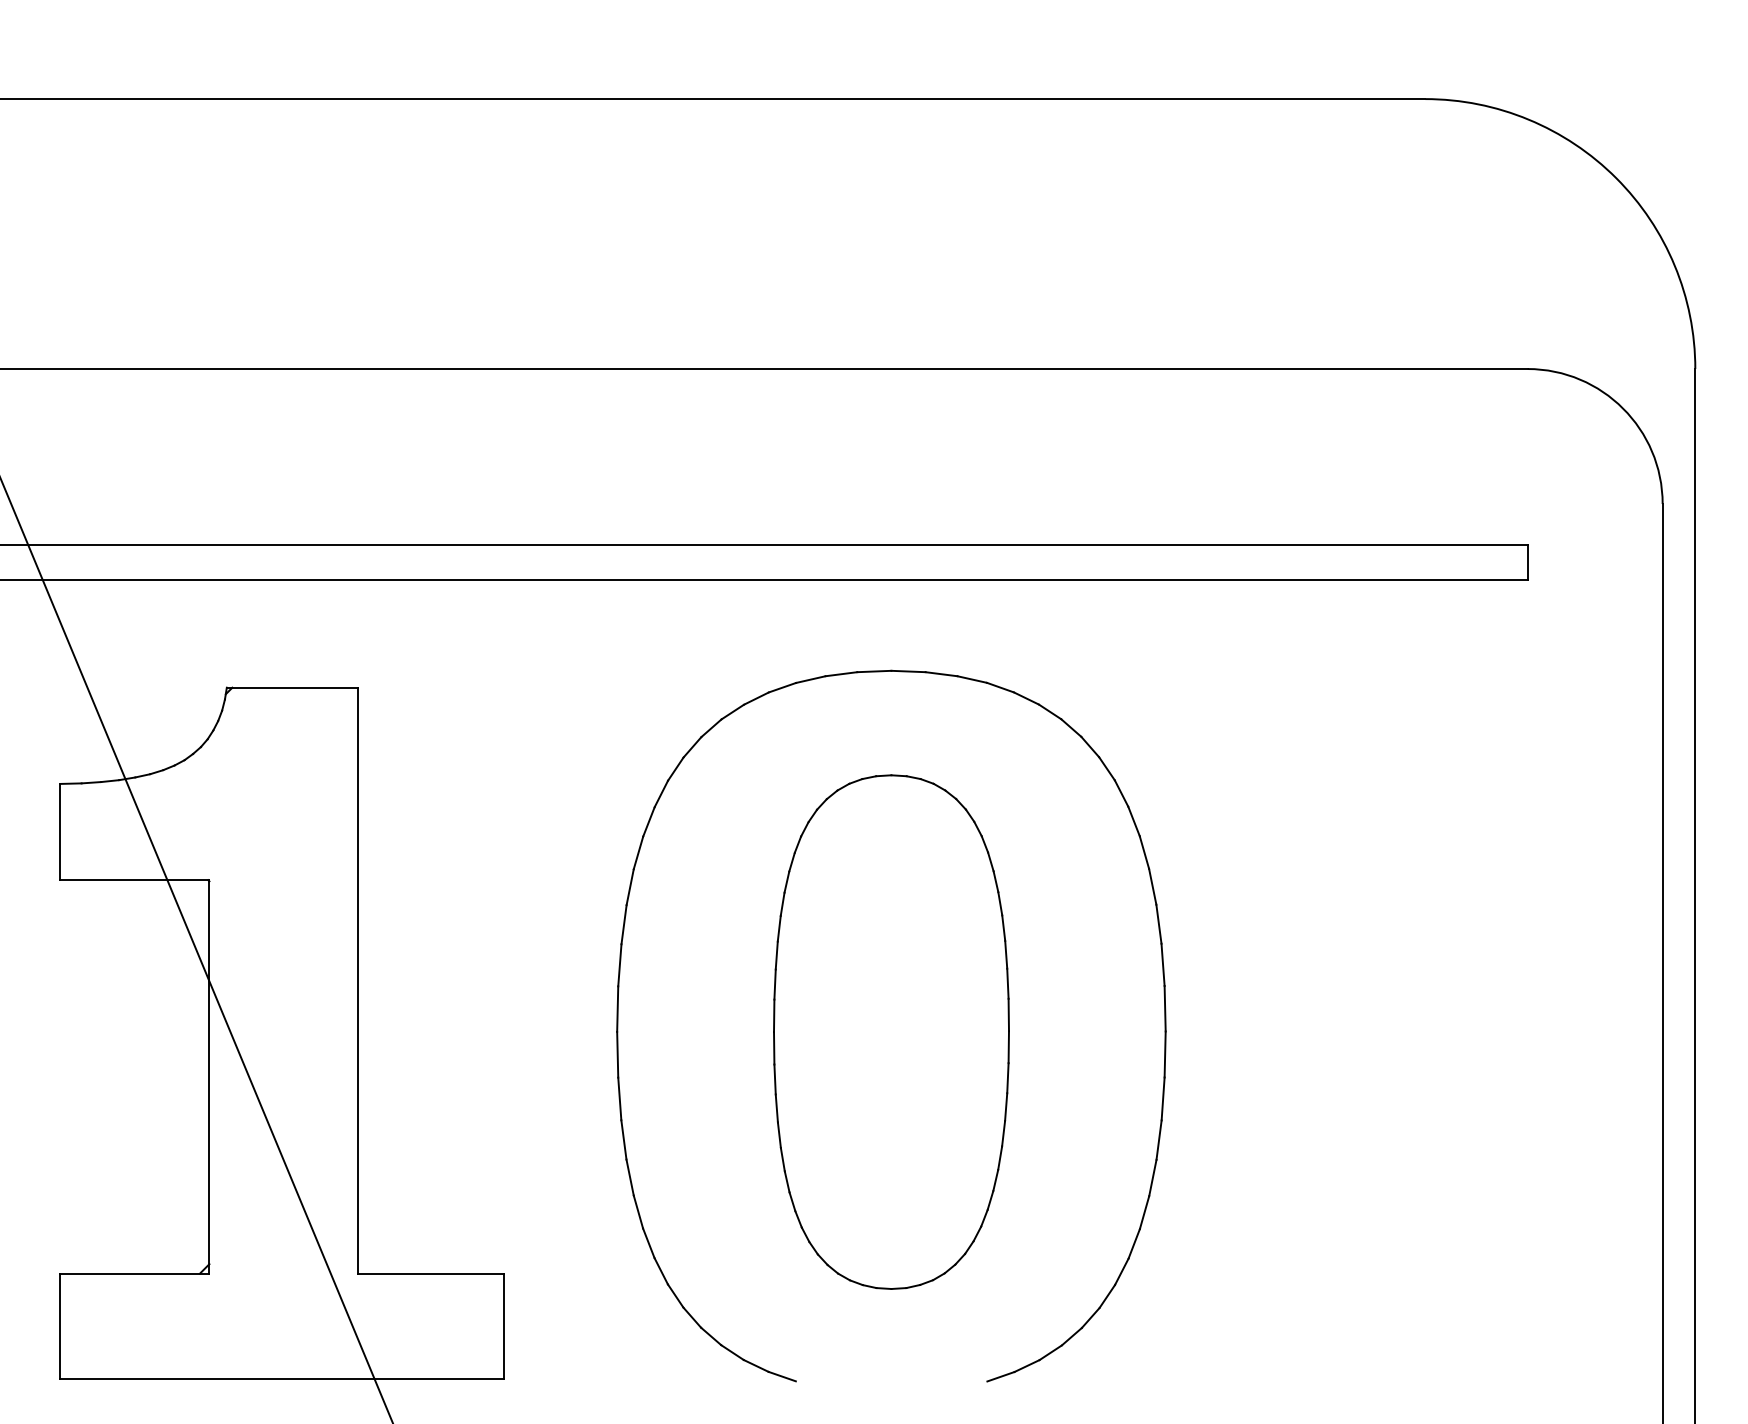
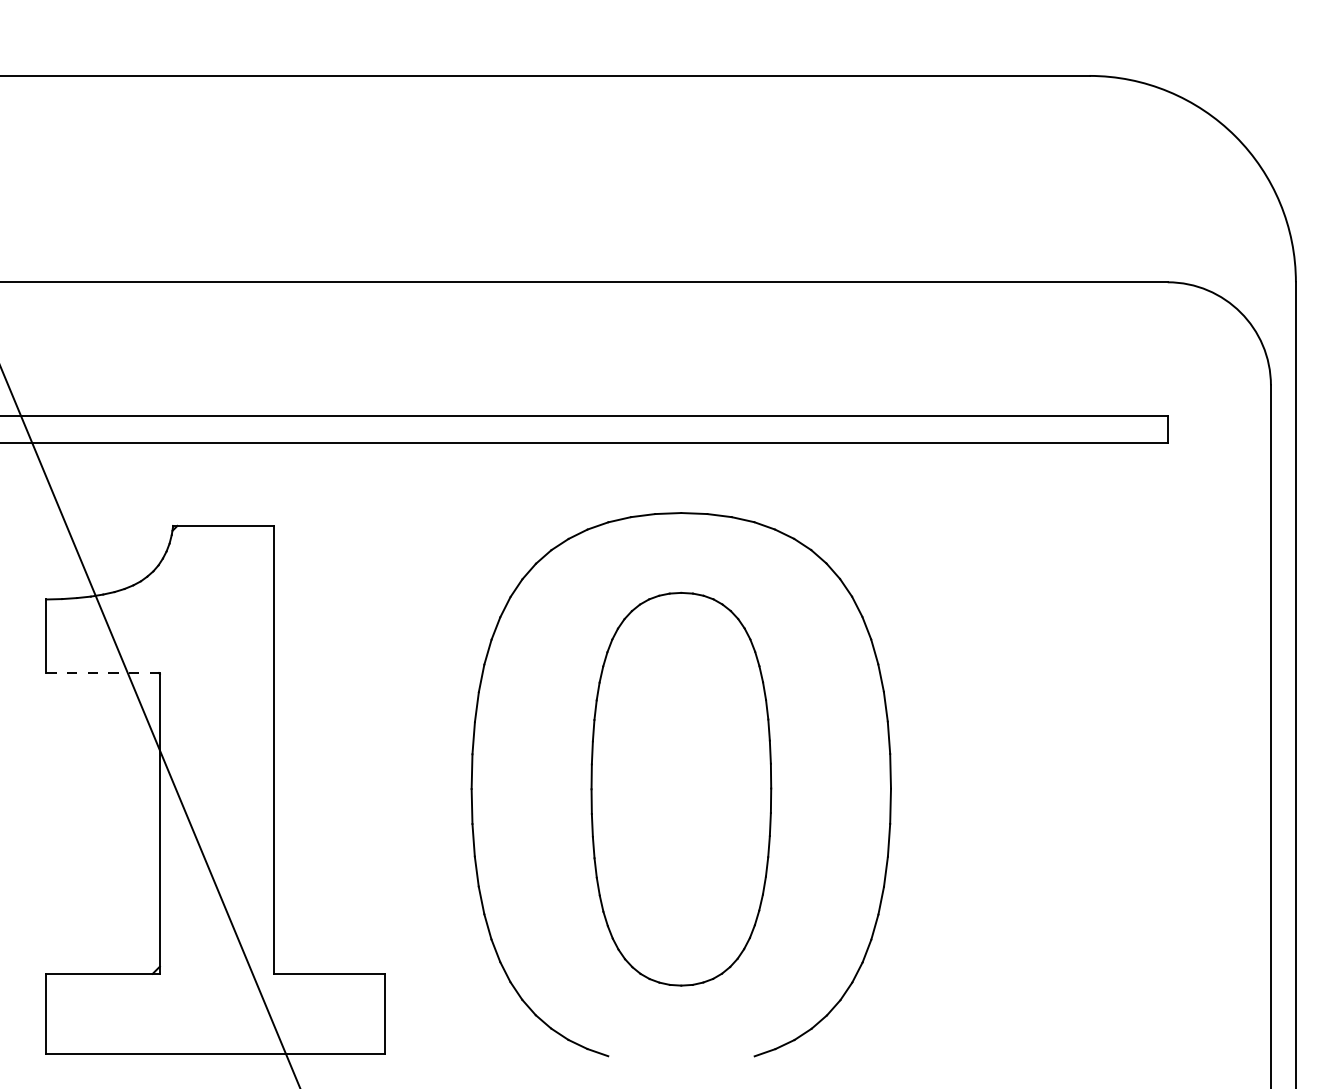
line: (134, 880) -> (102, 673), solid -> dashed

